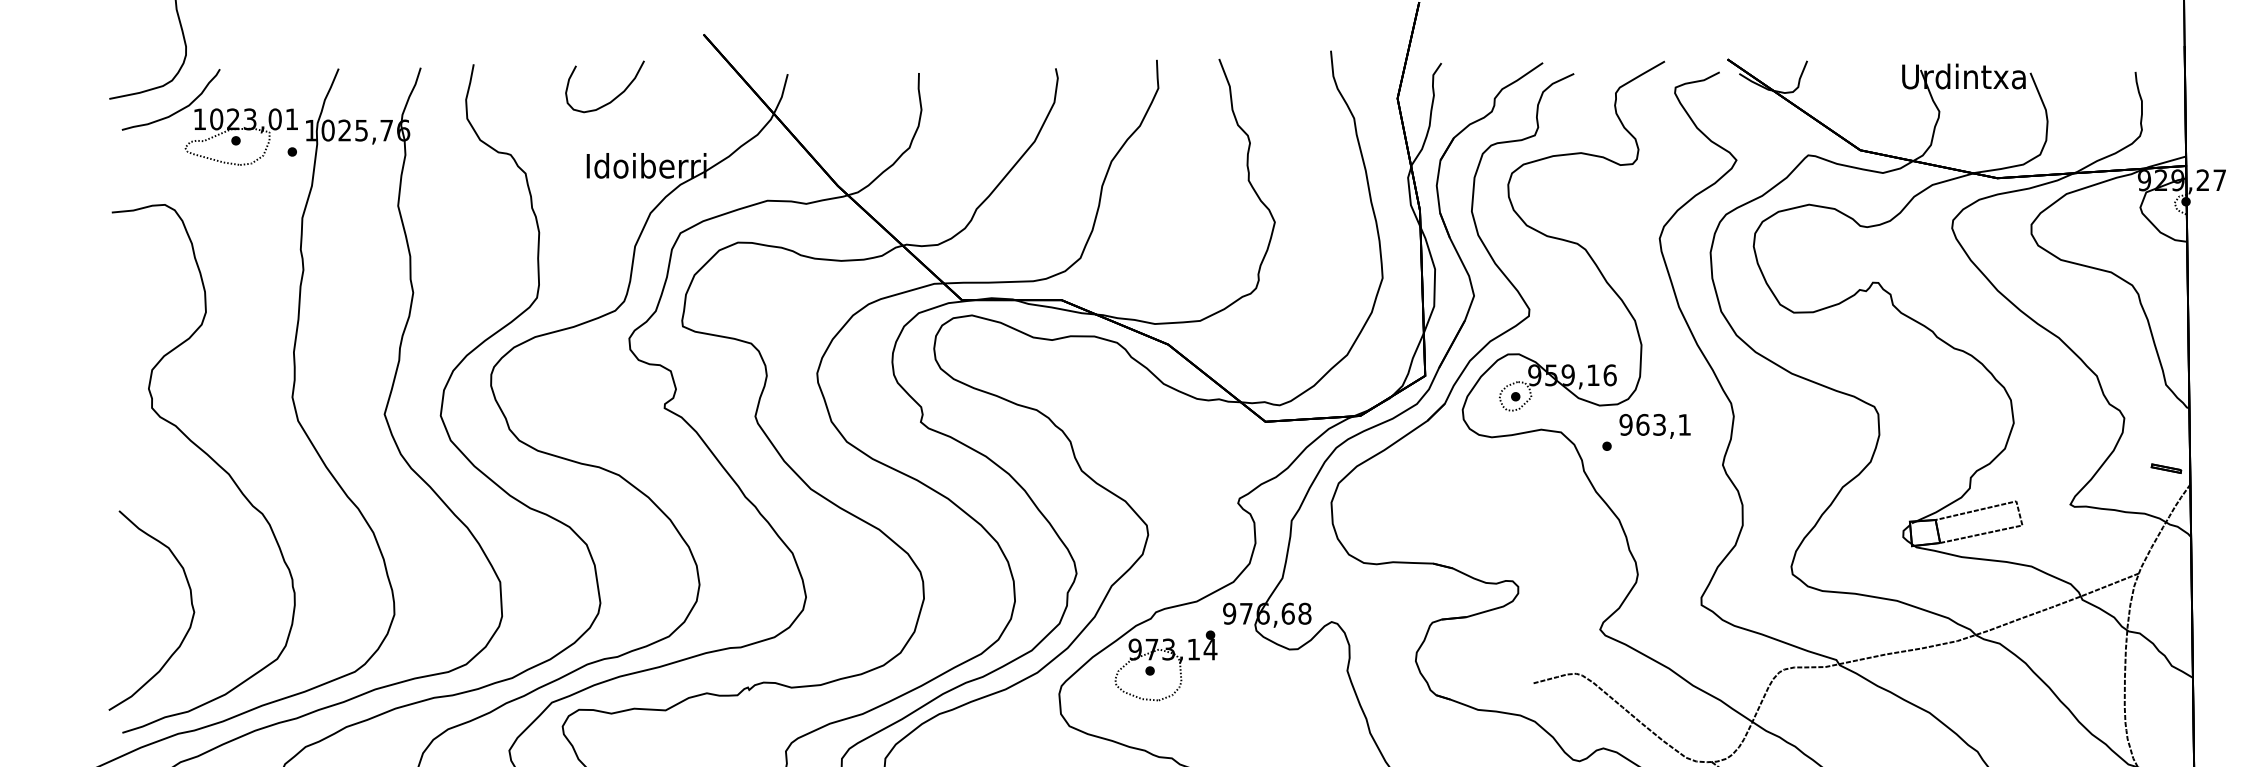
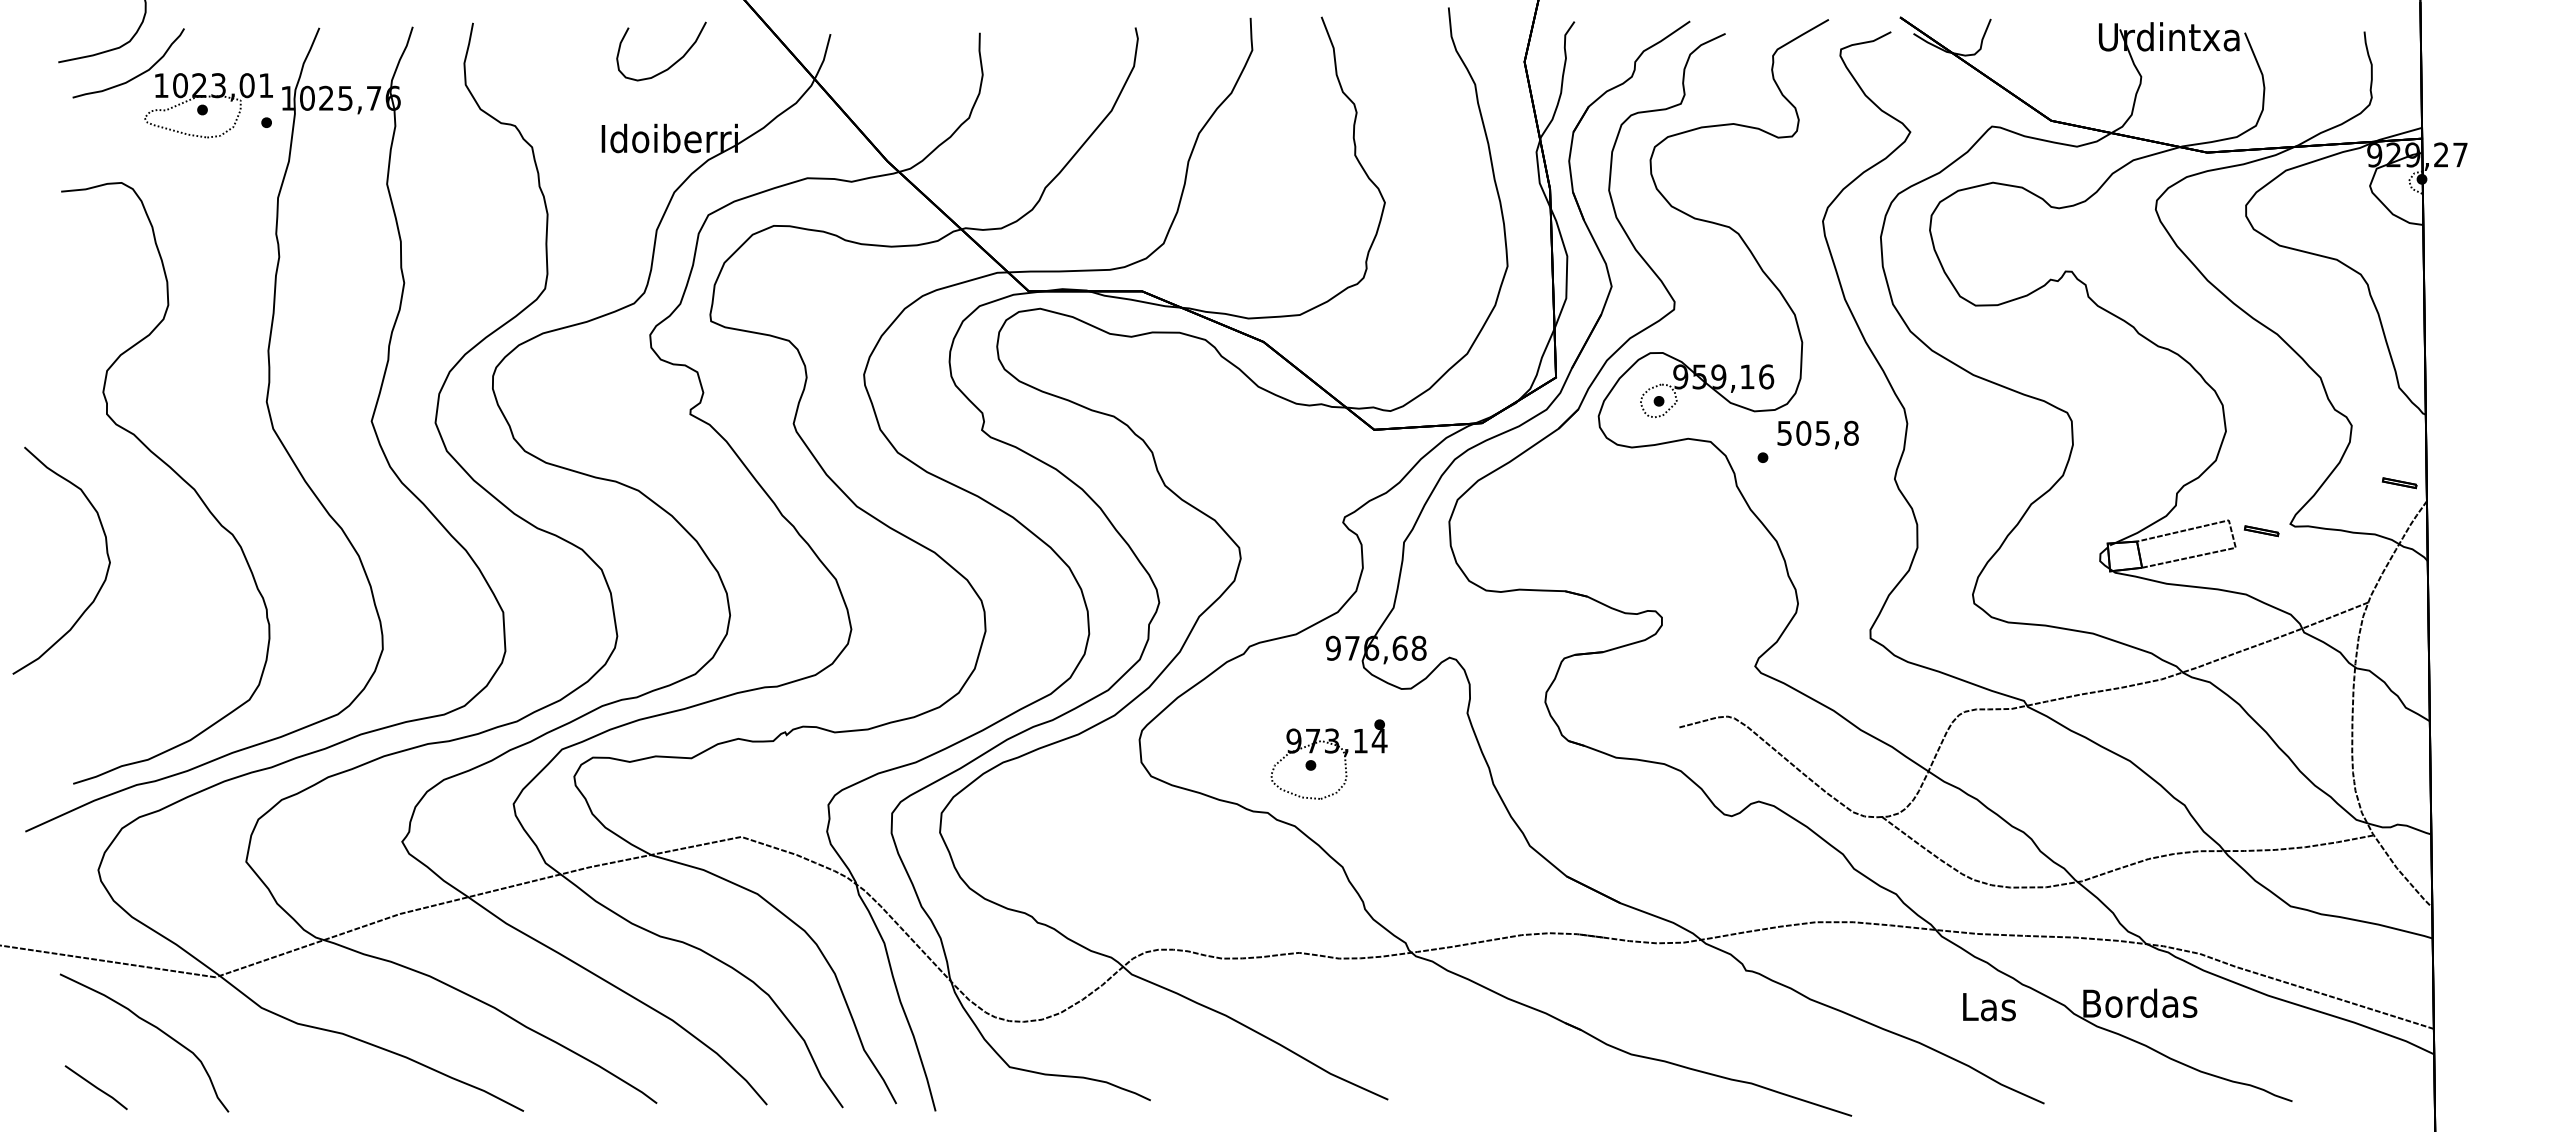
curve: (612, 99) -> (670, 65), moved
text: (1654, 424) -> (1817, 432), 963,1 -> 505,8
part: (2045, 511) -> (2261, 531), added
curve: (191, 605) -> (106, 554), moved
part: (1165, 665) -> (1328, 759), moved

